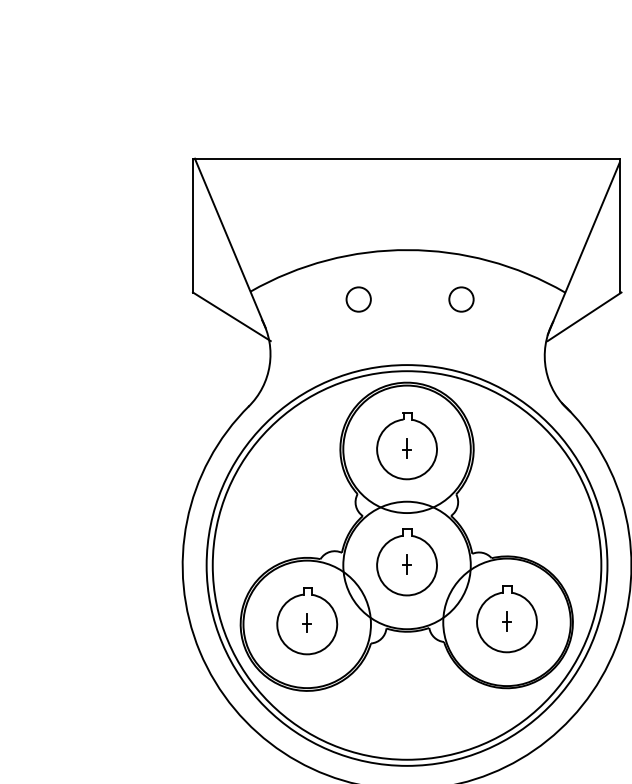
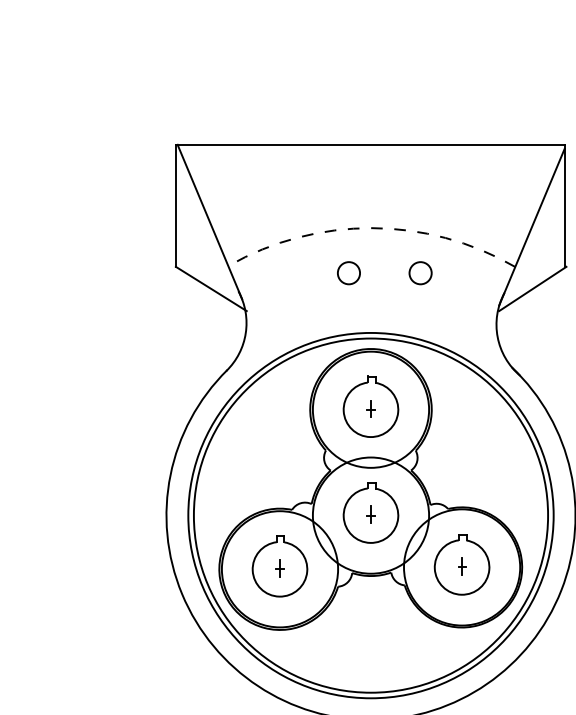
arc: (407, 250) -> (371, 228), solid -> dashed
circle: (358, 299) -> (348, 273), moved

